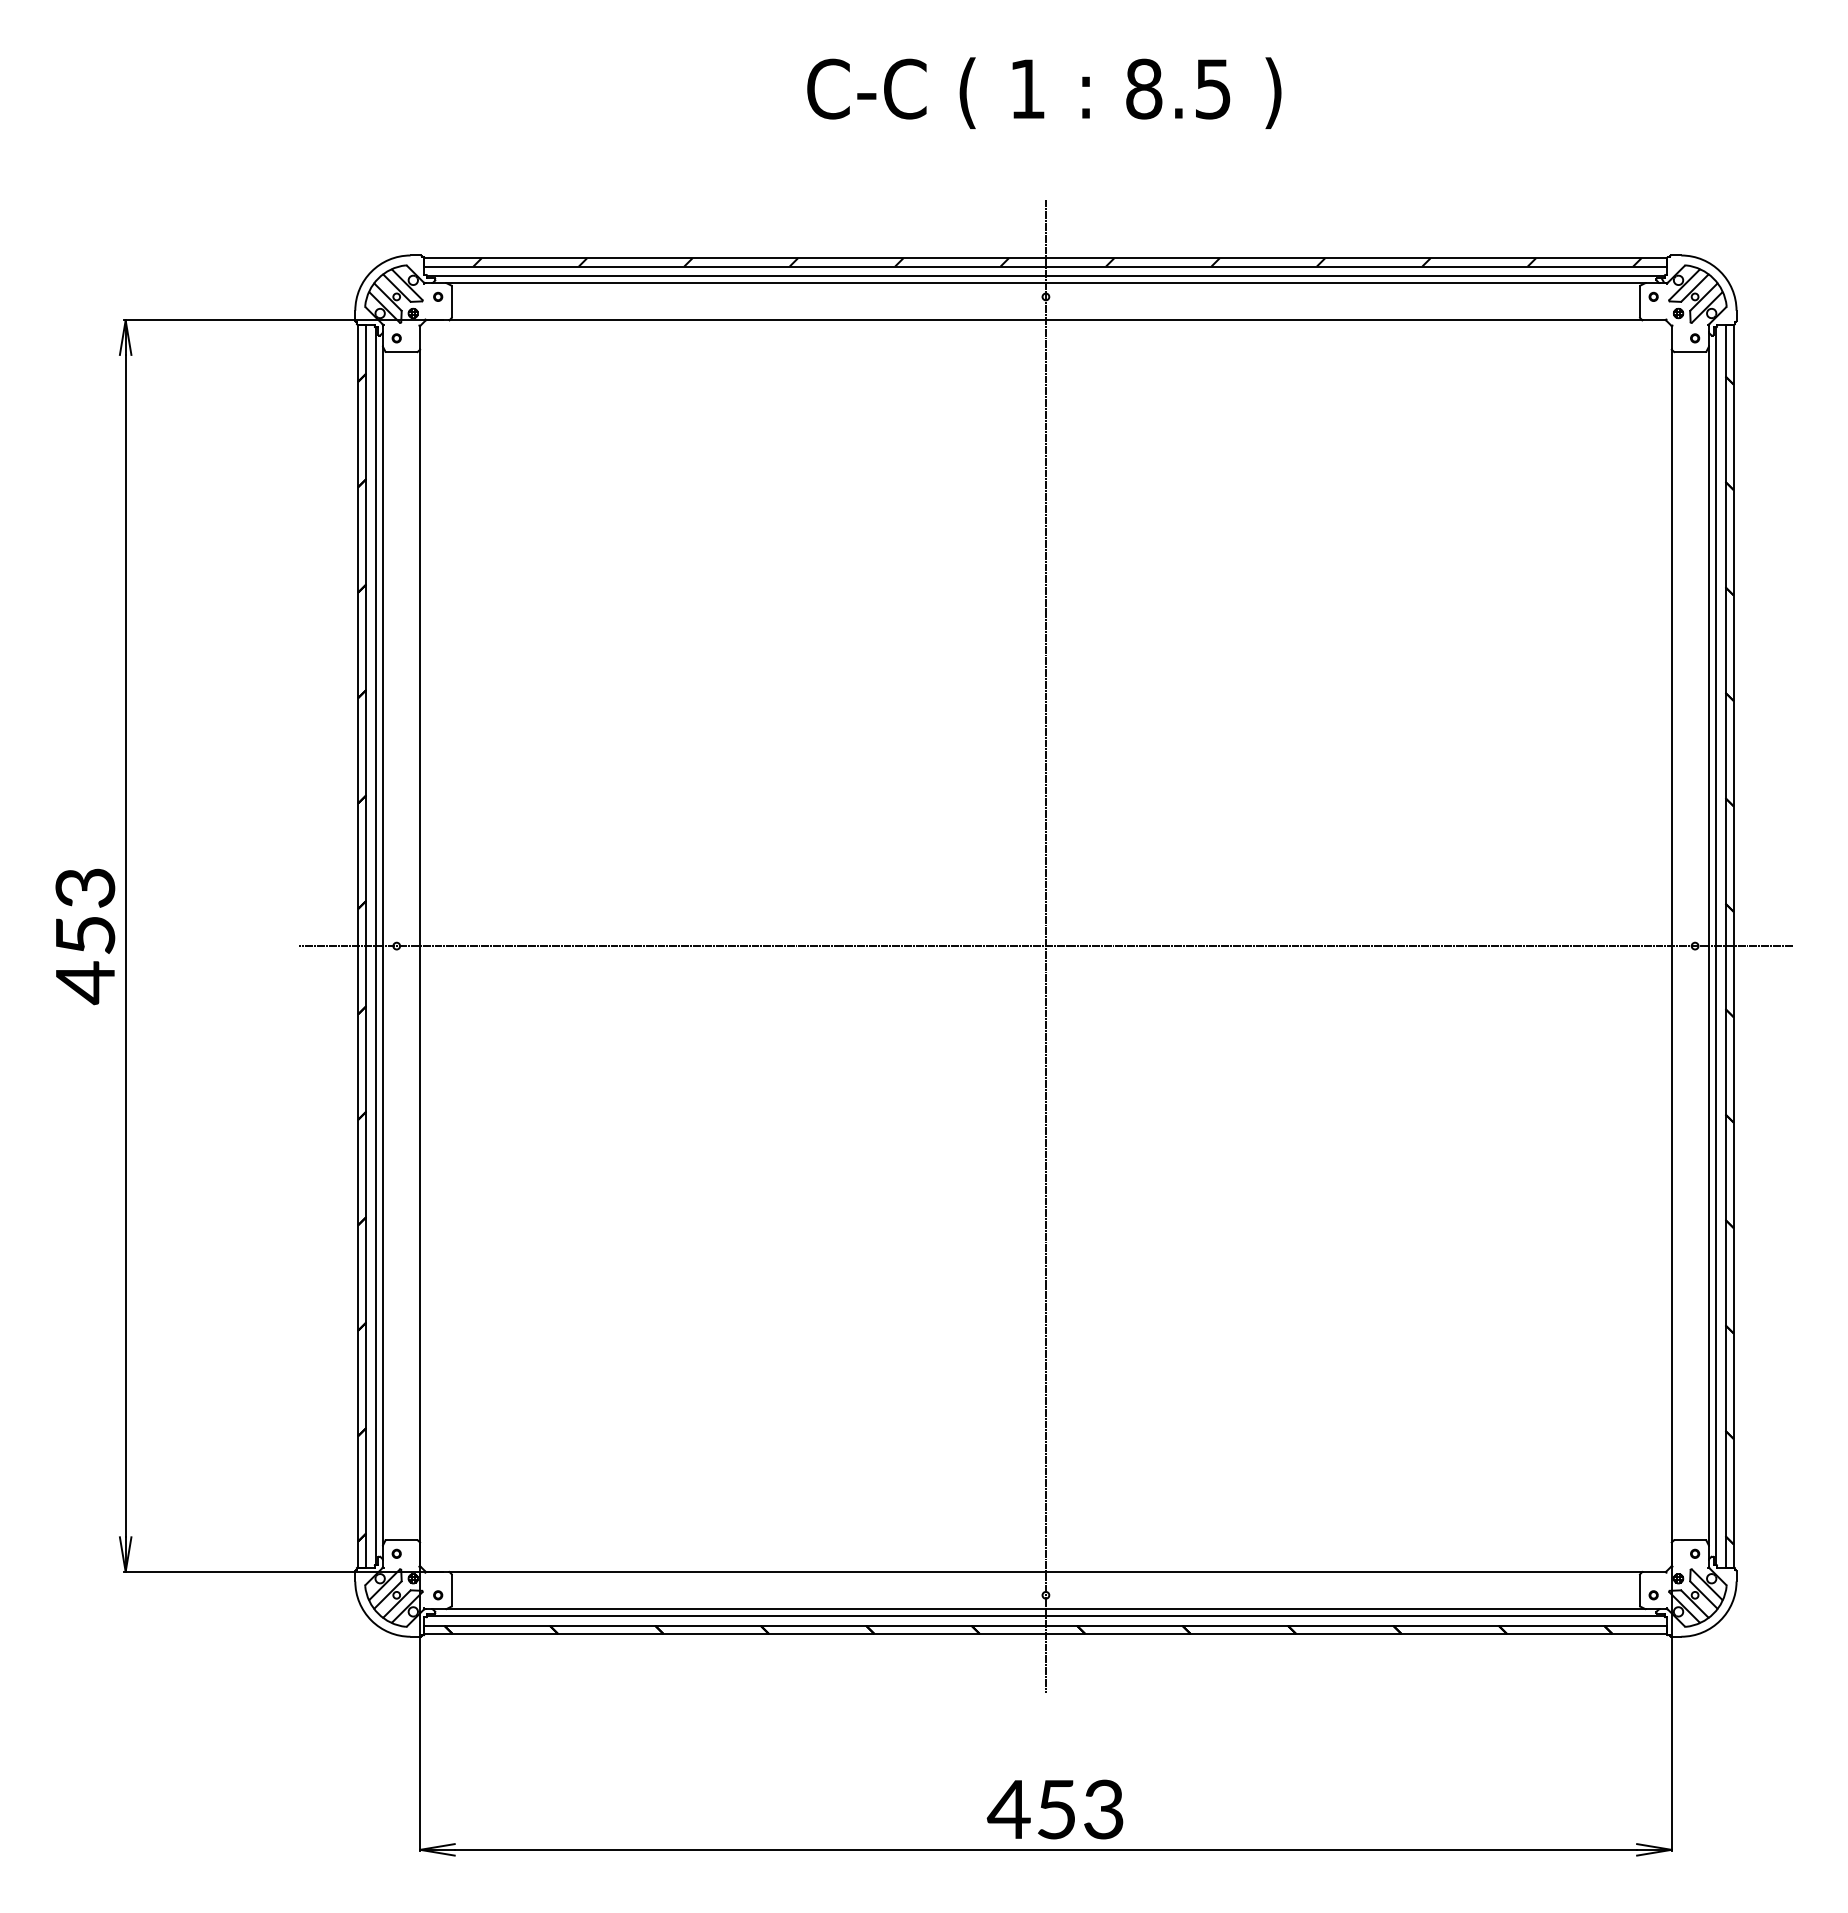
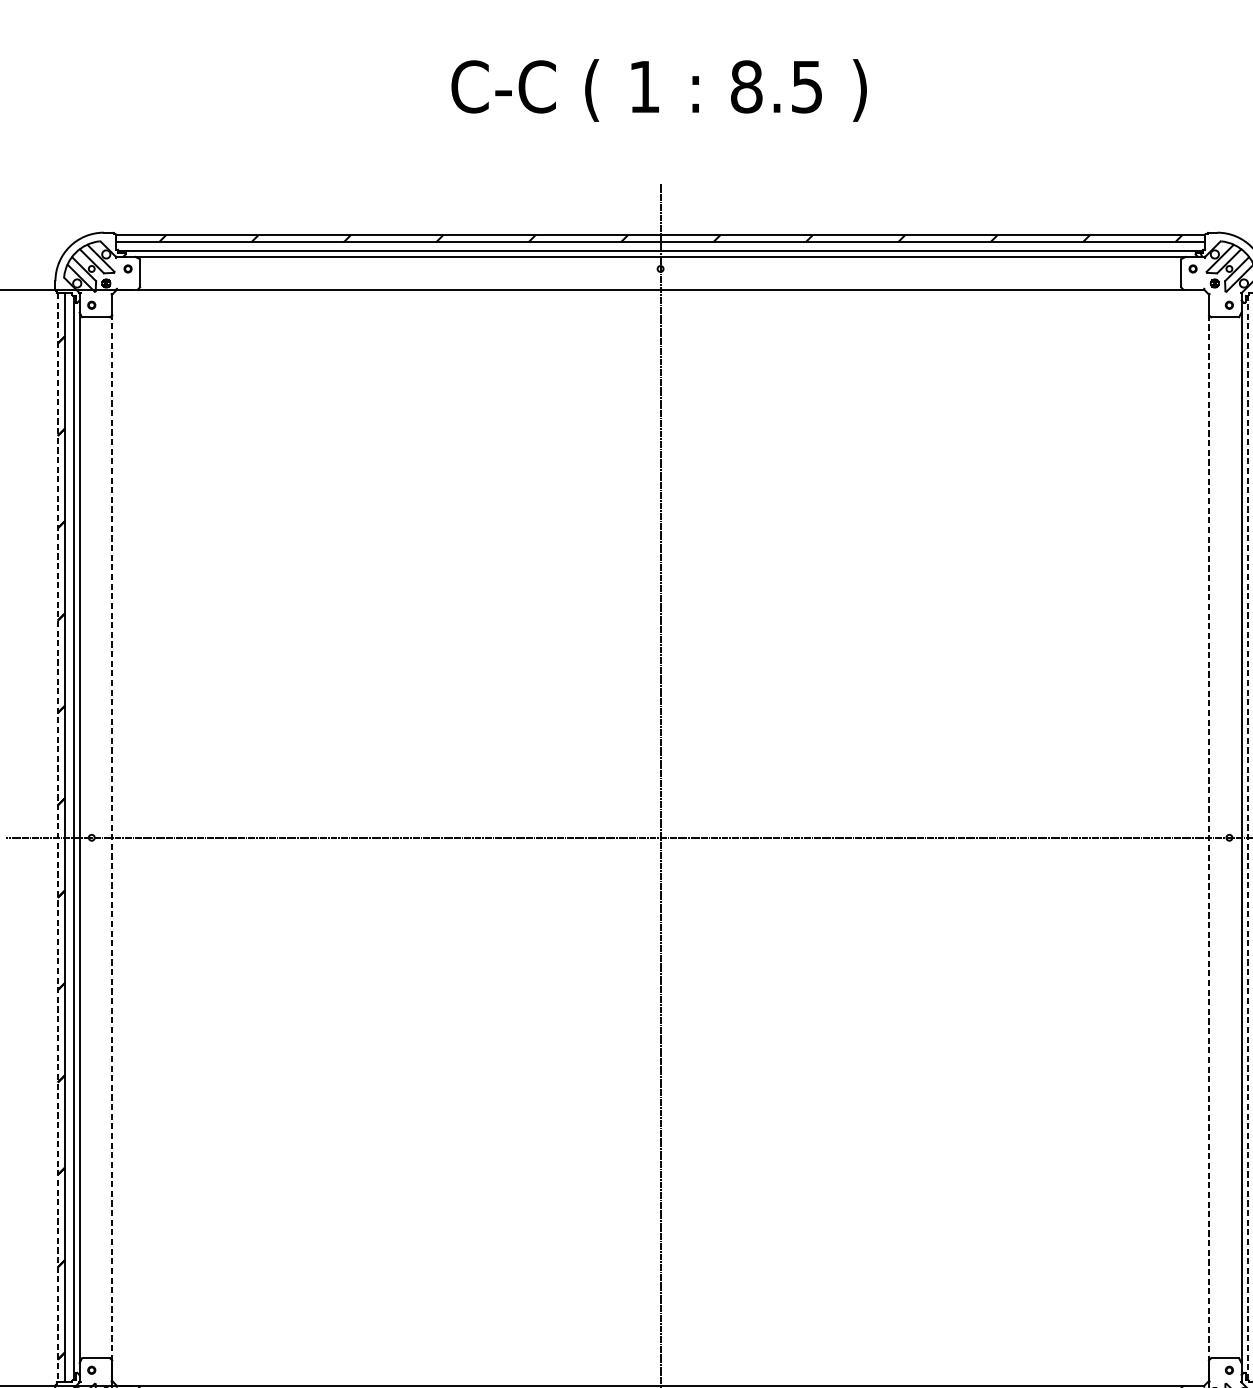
line: (358, 946) -> (58, 838), solid -> dashed
line: (420, 946) -> (112, 838), solid -> dashed
line: (1671, 946) -> (1208, 838), solid -> dashed
line: (1715, 946) -> (1247, 838), solid -> dashed

